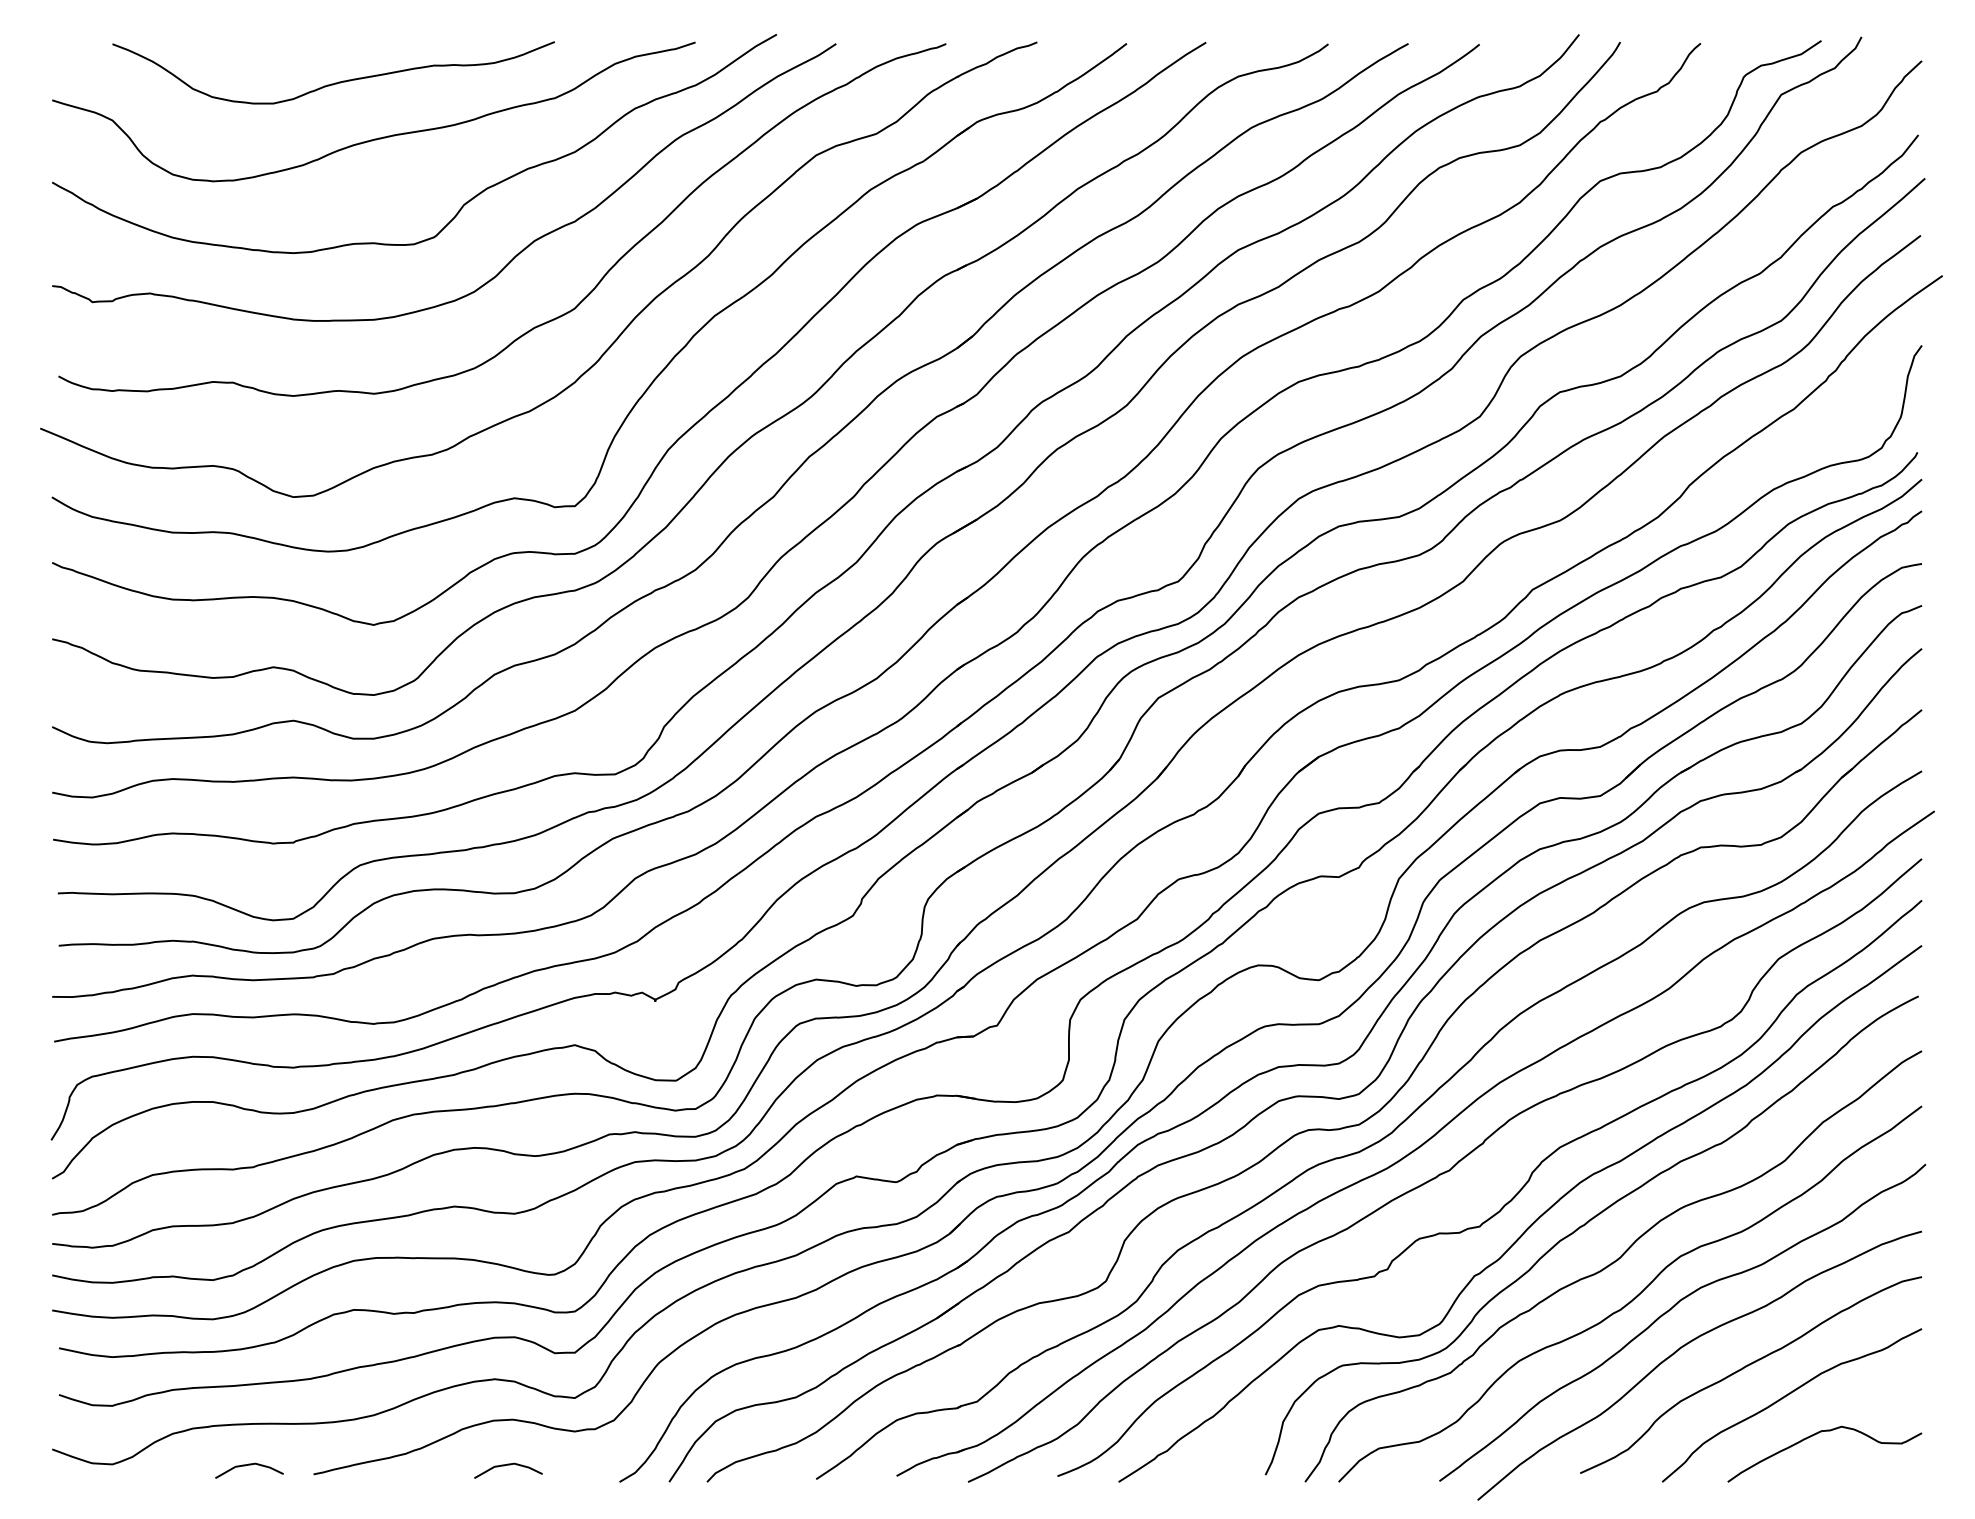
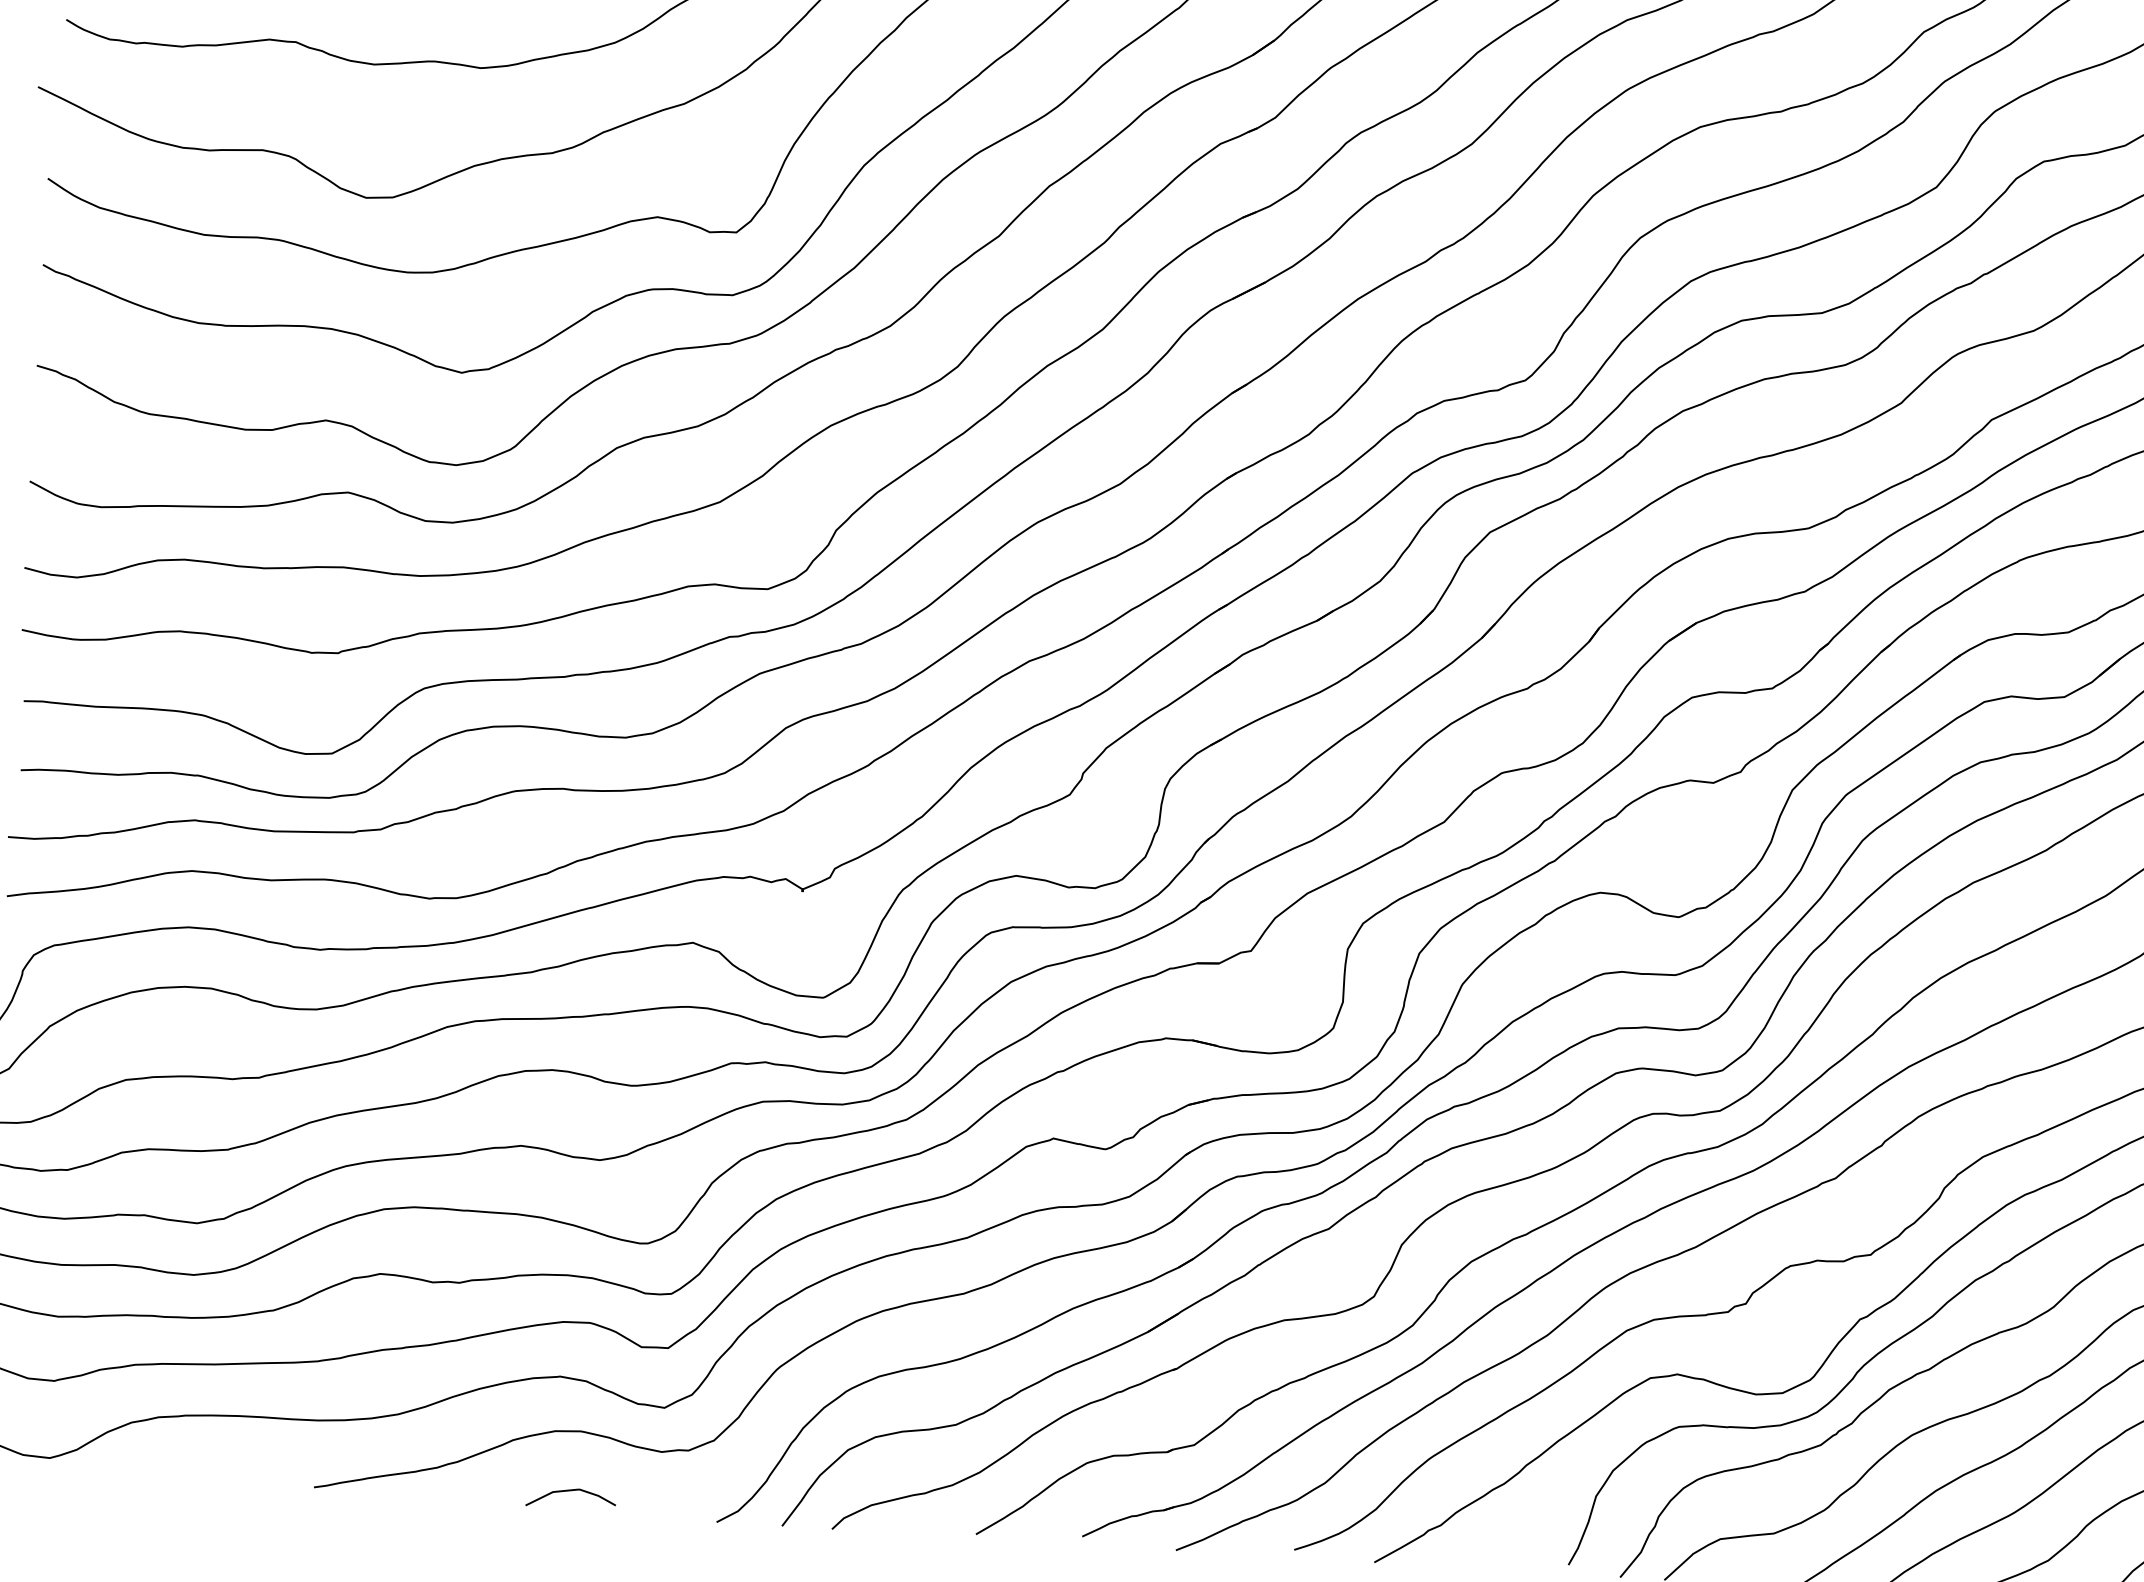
curve: (249, 1465) -> (230, 1470), removed

